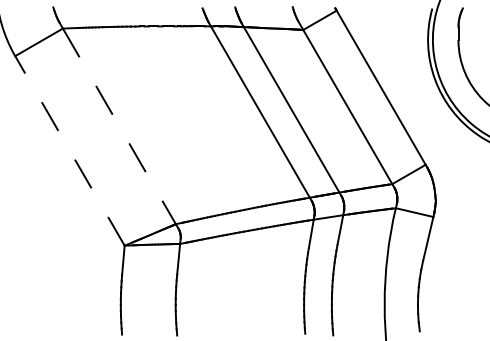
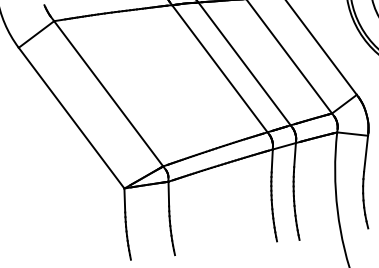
line: (119, 126) -> (108, 93), dashed -> solid
line: (69, 150) -> (71, 117), dashed -> solid

